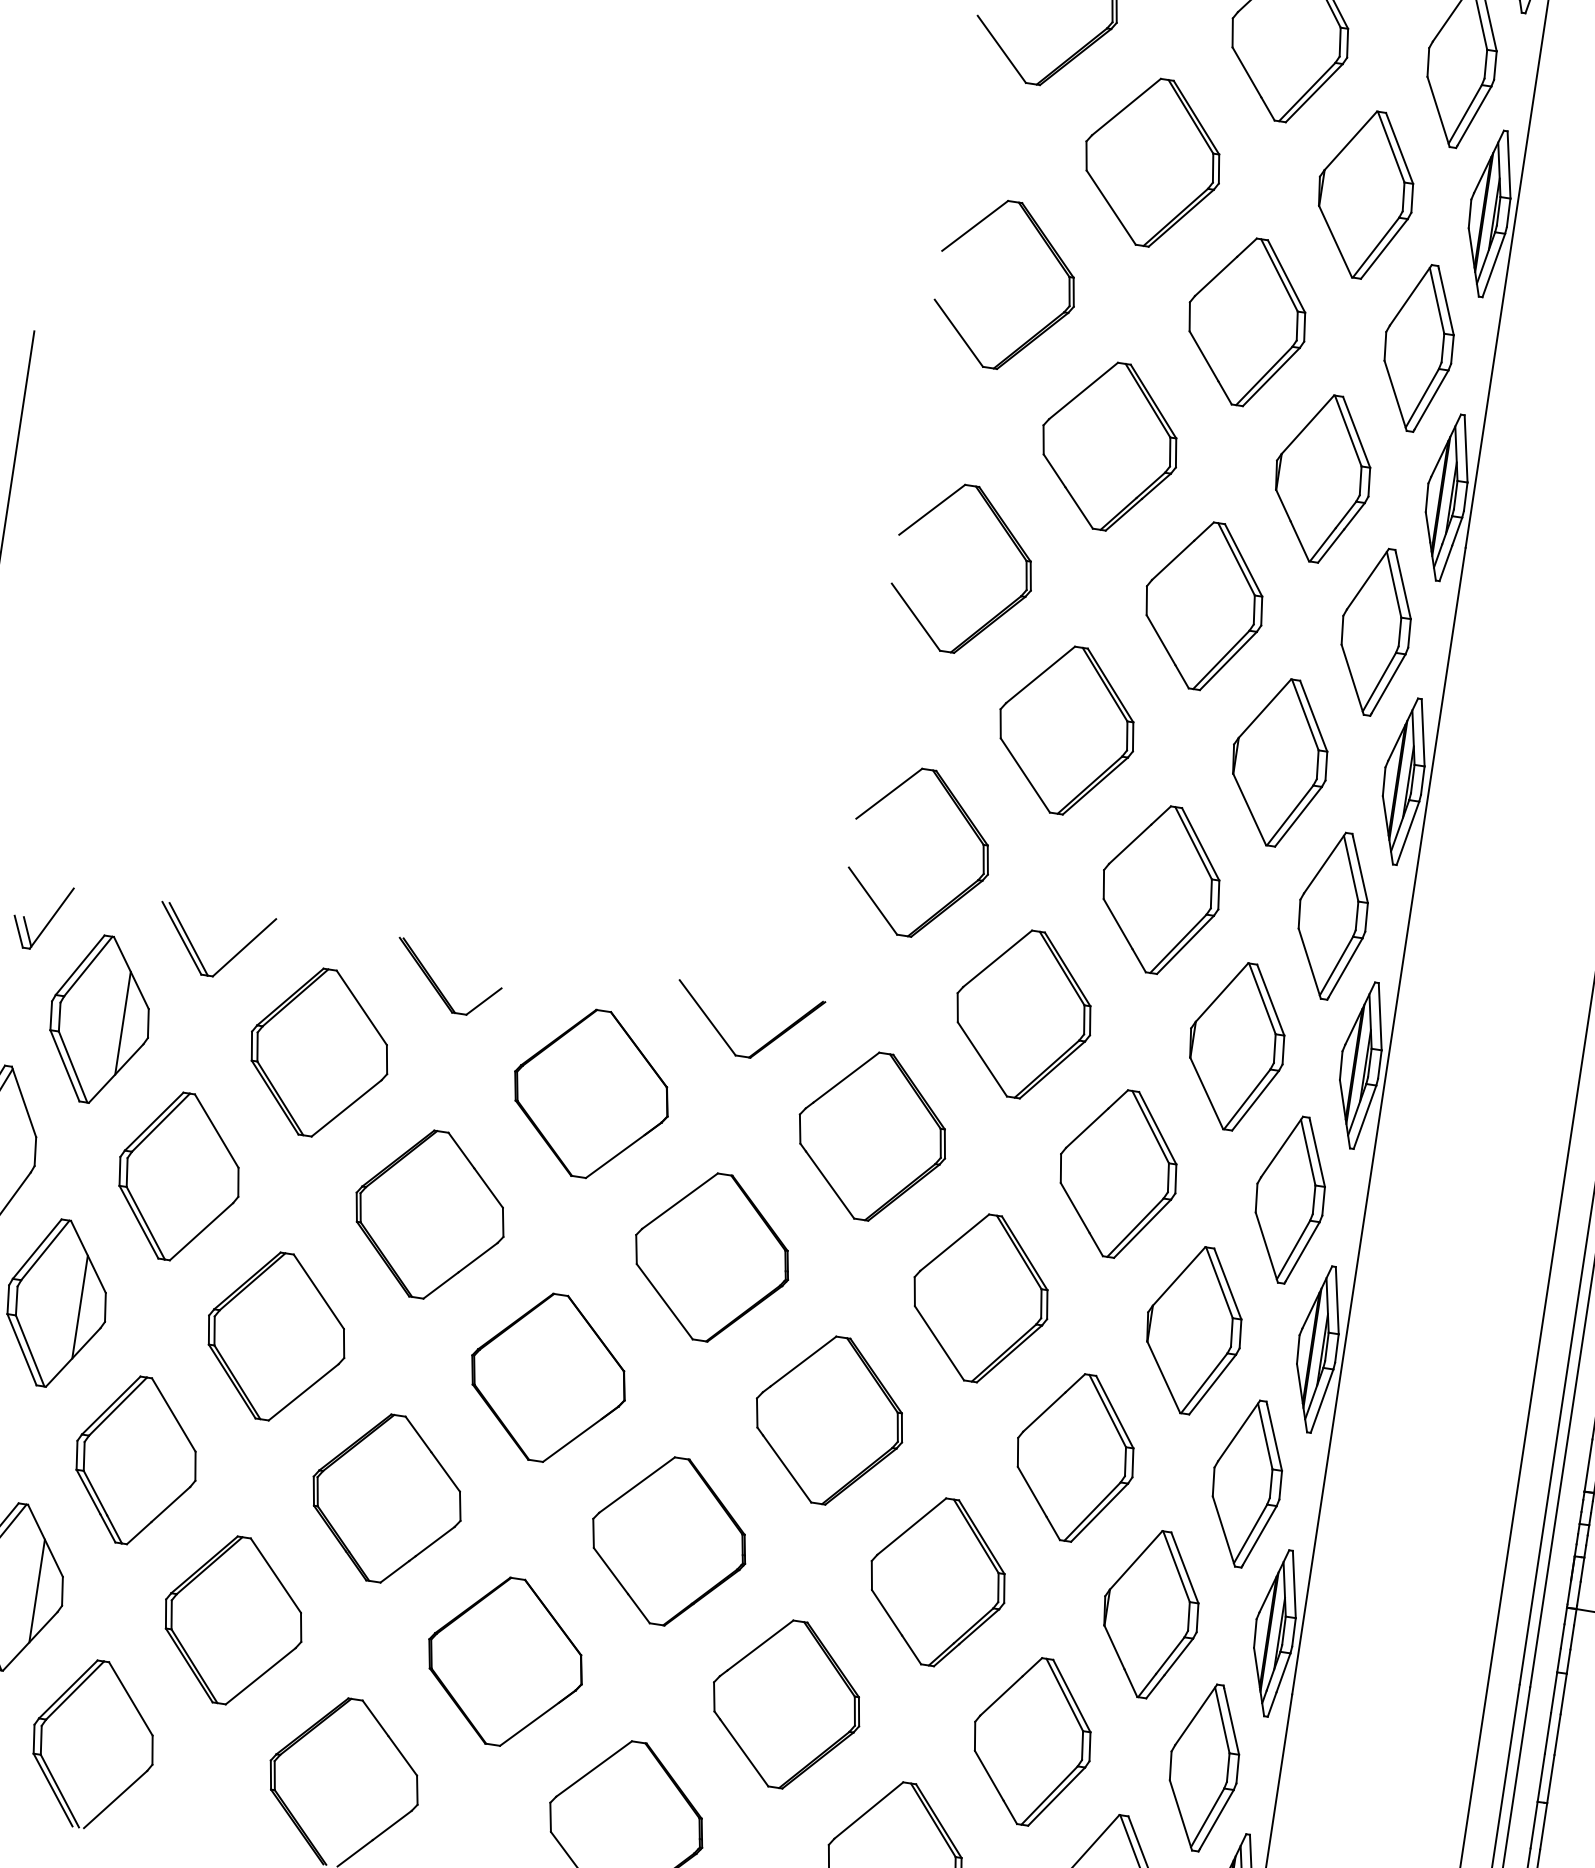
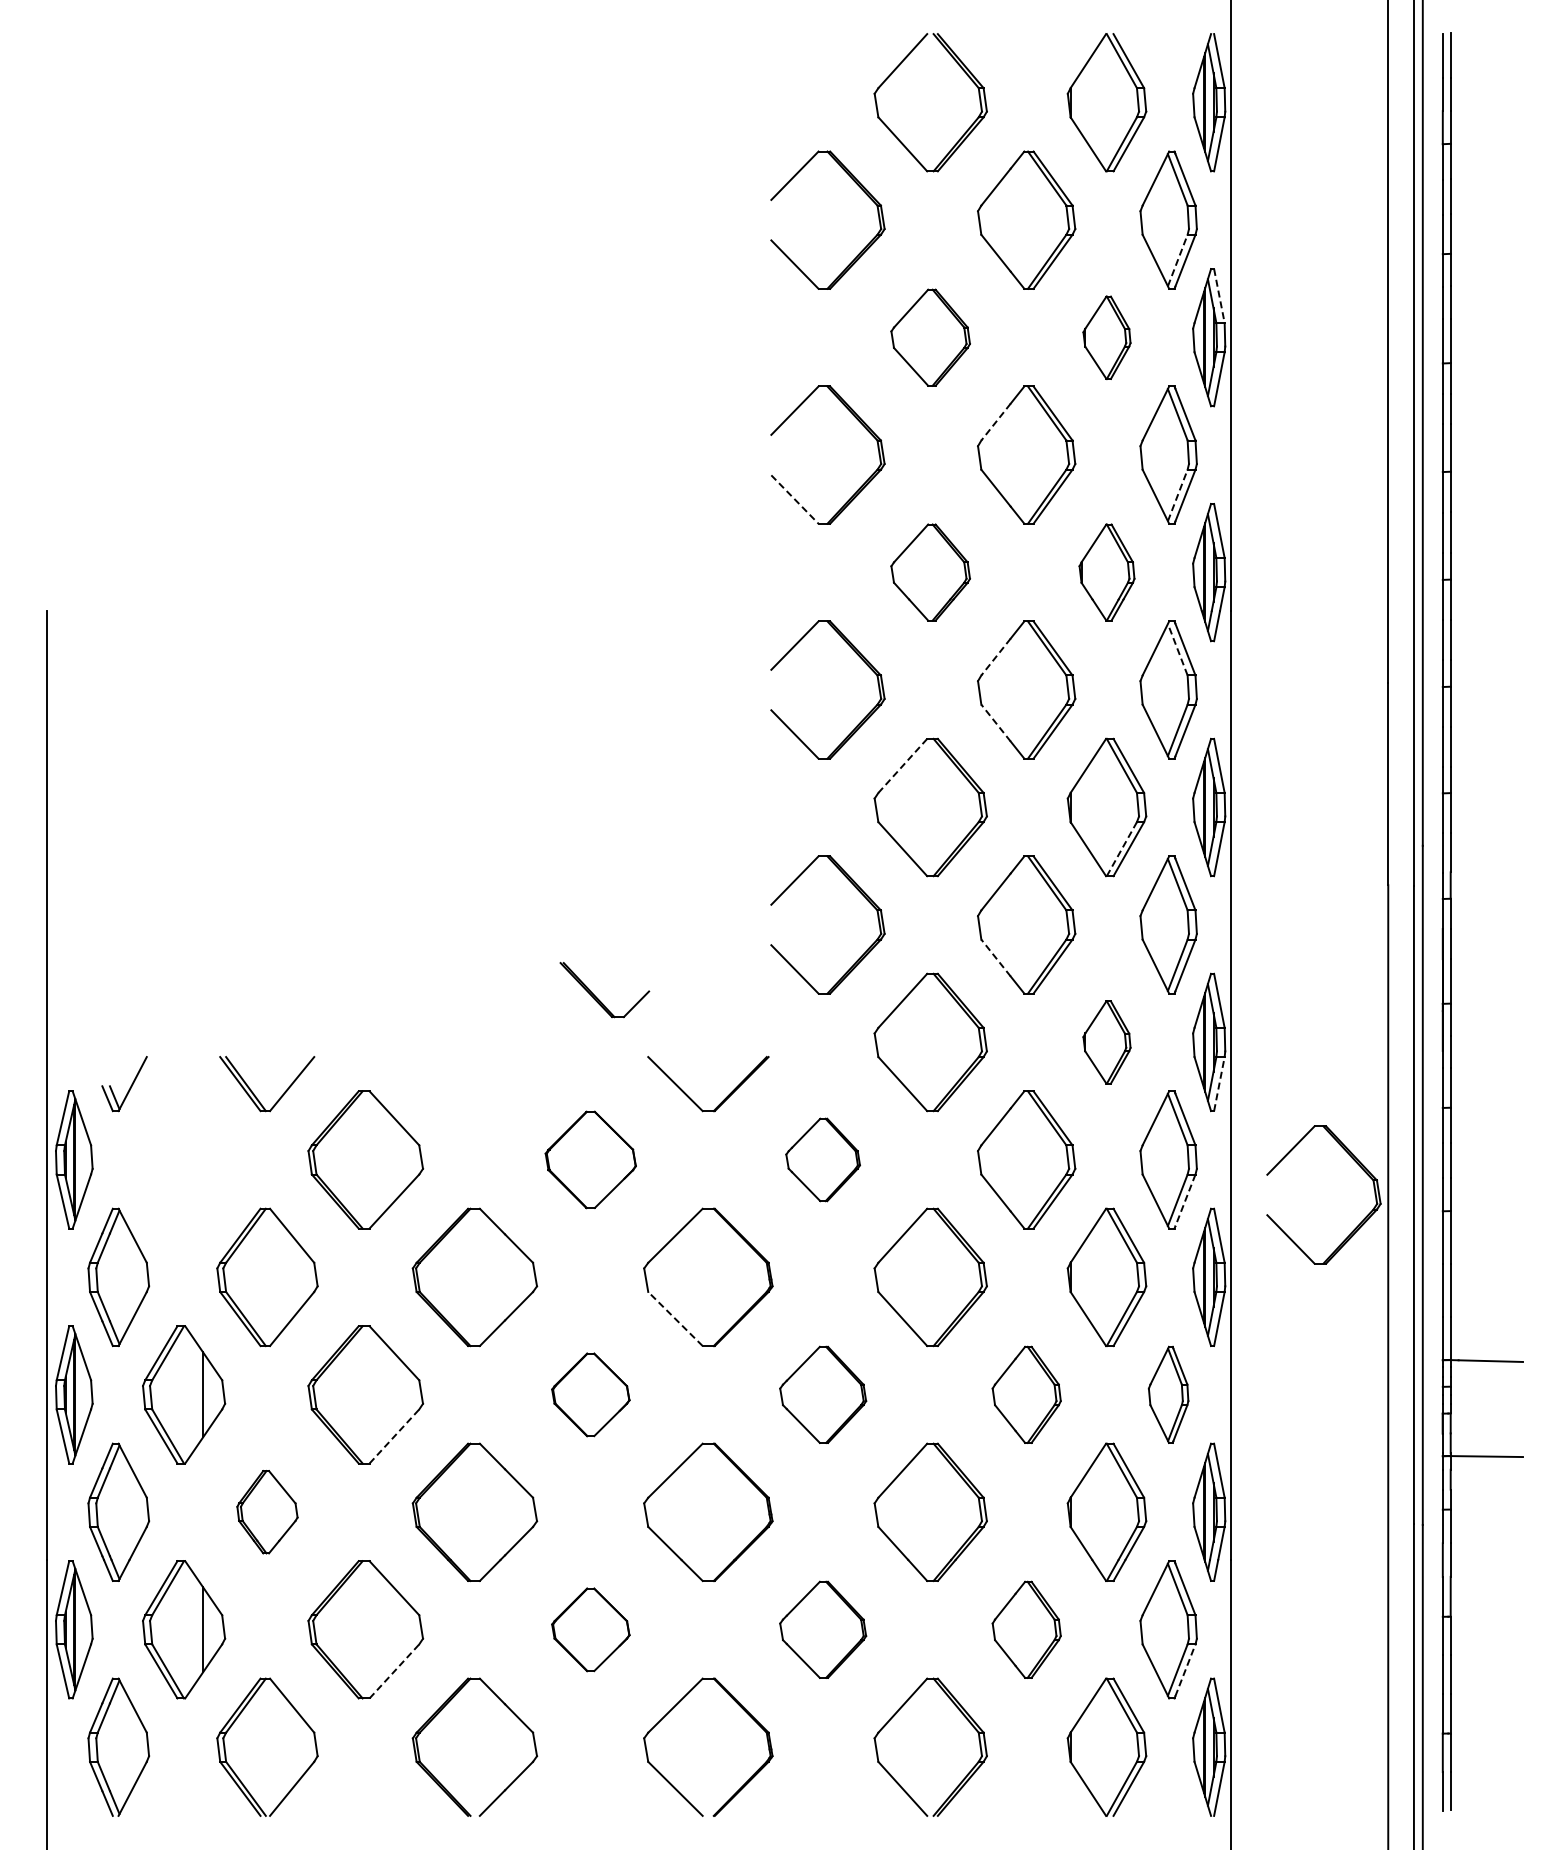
line: (1464, 114) -> (1177, 260), solid -> dashed
part: (1152, 162) -> (930, 337), size x0.7
line: (1509, 165) -> (1219, 296), solid -> dashed
part: (1365, 194) -> (1106, 337), size x0.6
line: (1216, 277) -> (996, 422), solid -> dashed
line: (958, 333) -> (794, 499), solid -> dashed
line: (1421, 398) -> (1177, 495), solid -> dashed
part: (1109, 446) -> (930, 572), size x0.7
part: (1322, 478) -> (1106, 572), size x0.7
line: (1173, 561) -> (996, 657), solid -> dashed
line: (1393, 584) -> (1177, 649), solid -> dashed
line: (1161, 640) -> (996, 723), solid -> dashed
line: (1040, 675) -> (902, 766), solid -> dashed
line: (1289, 815) -> (1121, 849), solid -> dashed
line: (1118, 924) -> (996, 958), solid -> dashed
part: (438, 986) -> (597, 997), moved
part: (100, 1019) -> (184, 1159), removed
part: (1236, 1046) -> (1106, 1042), size x0.6
part: (591, 1093) -> (590, 1159), size x0.7
line: (1365, 1117) -> (1219, 1084), solid -> dashed
part: (871, 1135) -> (822, 1159), size x0.6
part: (1515, 1236) -> (1355, 1162), added
line: (1302, 1251) -> (1185, 1200), solid -> dashed
line: (664, 1301) -> (675, 1318), solid -> dashed
part: (548, 1377) -> (590, 1394), size x0.6
line: (303, 1392) -> (394, 1436), solid -> dashed
part: (828, 1419) -> (822, 1394), size x0.7
part: (1075, 1457) -> (1026, 1394), size x0.7
part: (136, 1459) -> (267, 1511), size x0.6
part: (1246, 1483) -> (1168, 1394), size x0.7
part: (505, 1661) -> (590, 1629), size x0.6
line: (260, 1676) -> (394, 1671), solid -> dashed
part: (785, 1703) -> (822, 1629), size x0.7
part: (1032, 1741) -> (1026, 1629), size x0.7
line: (1216, 1819) -> (1185, 1670), solid -> dashed

